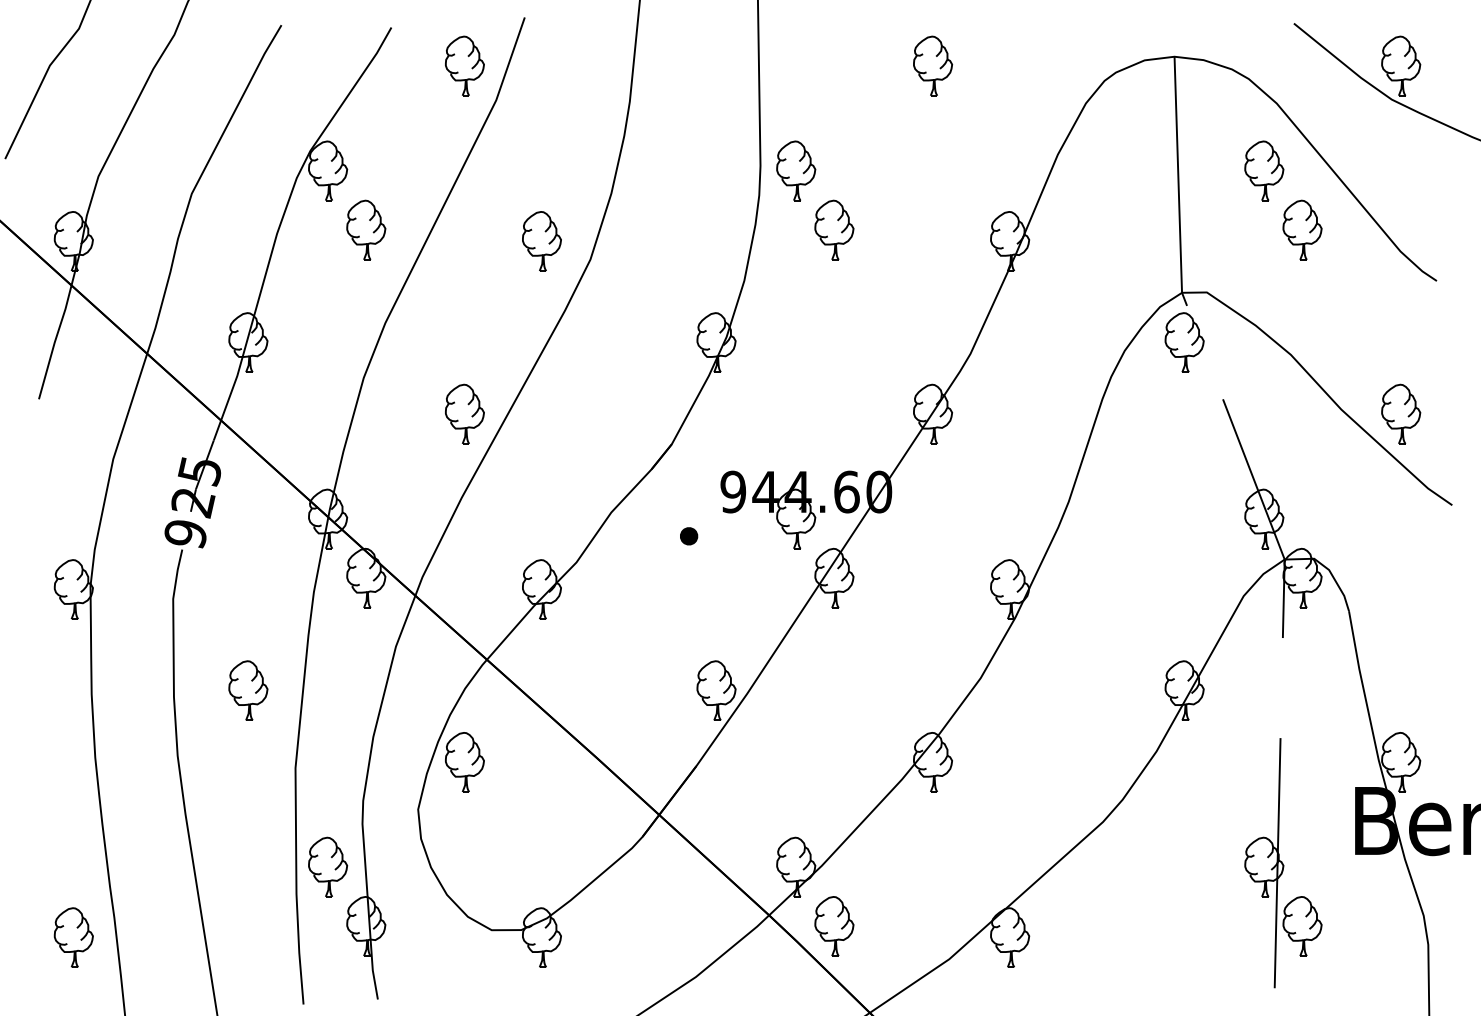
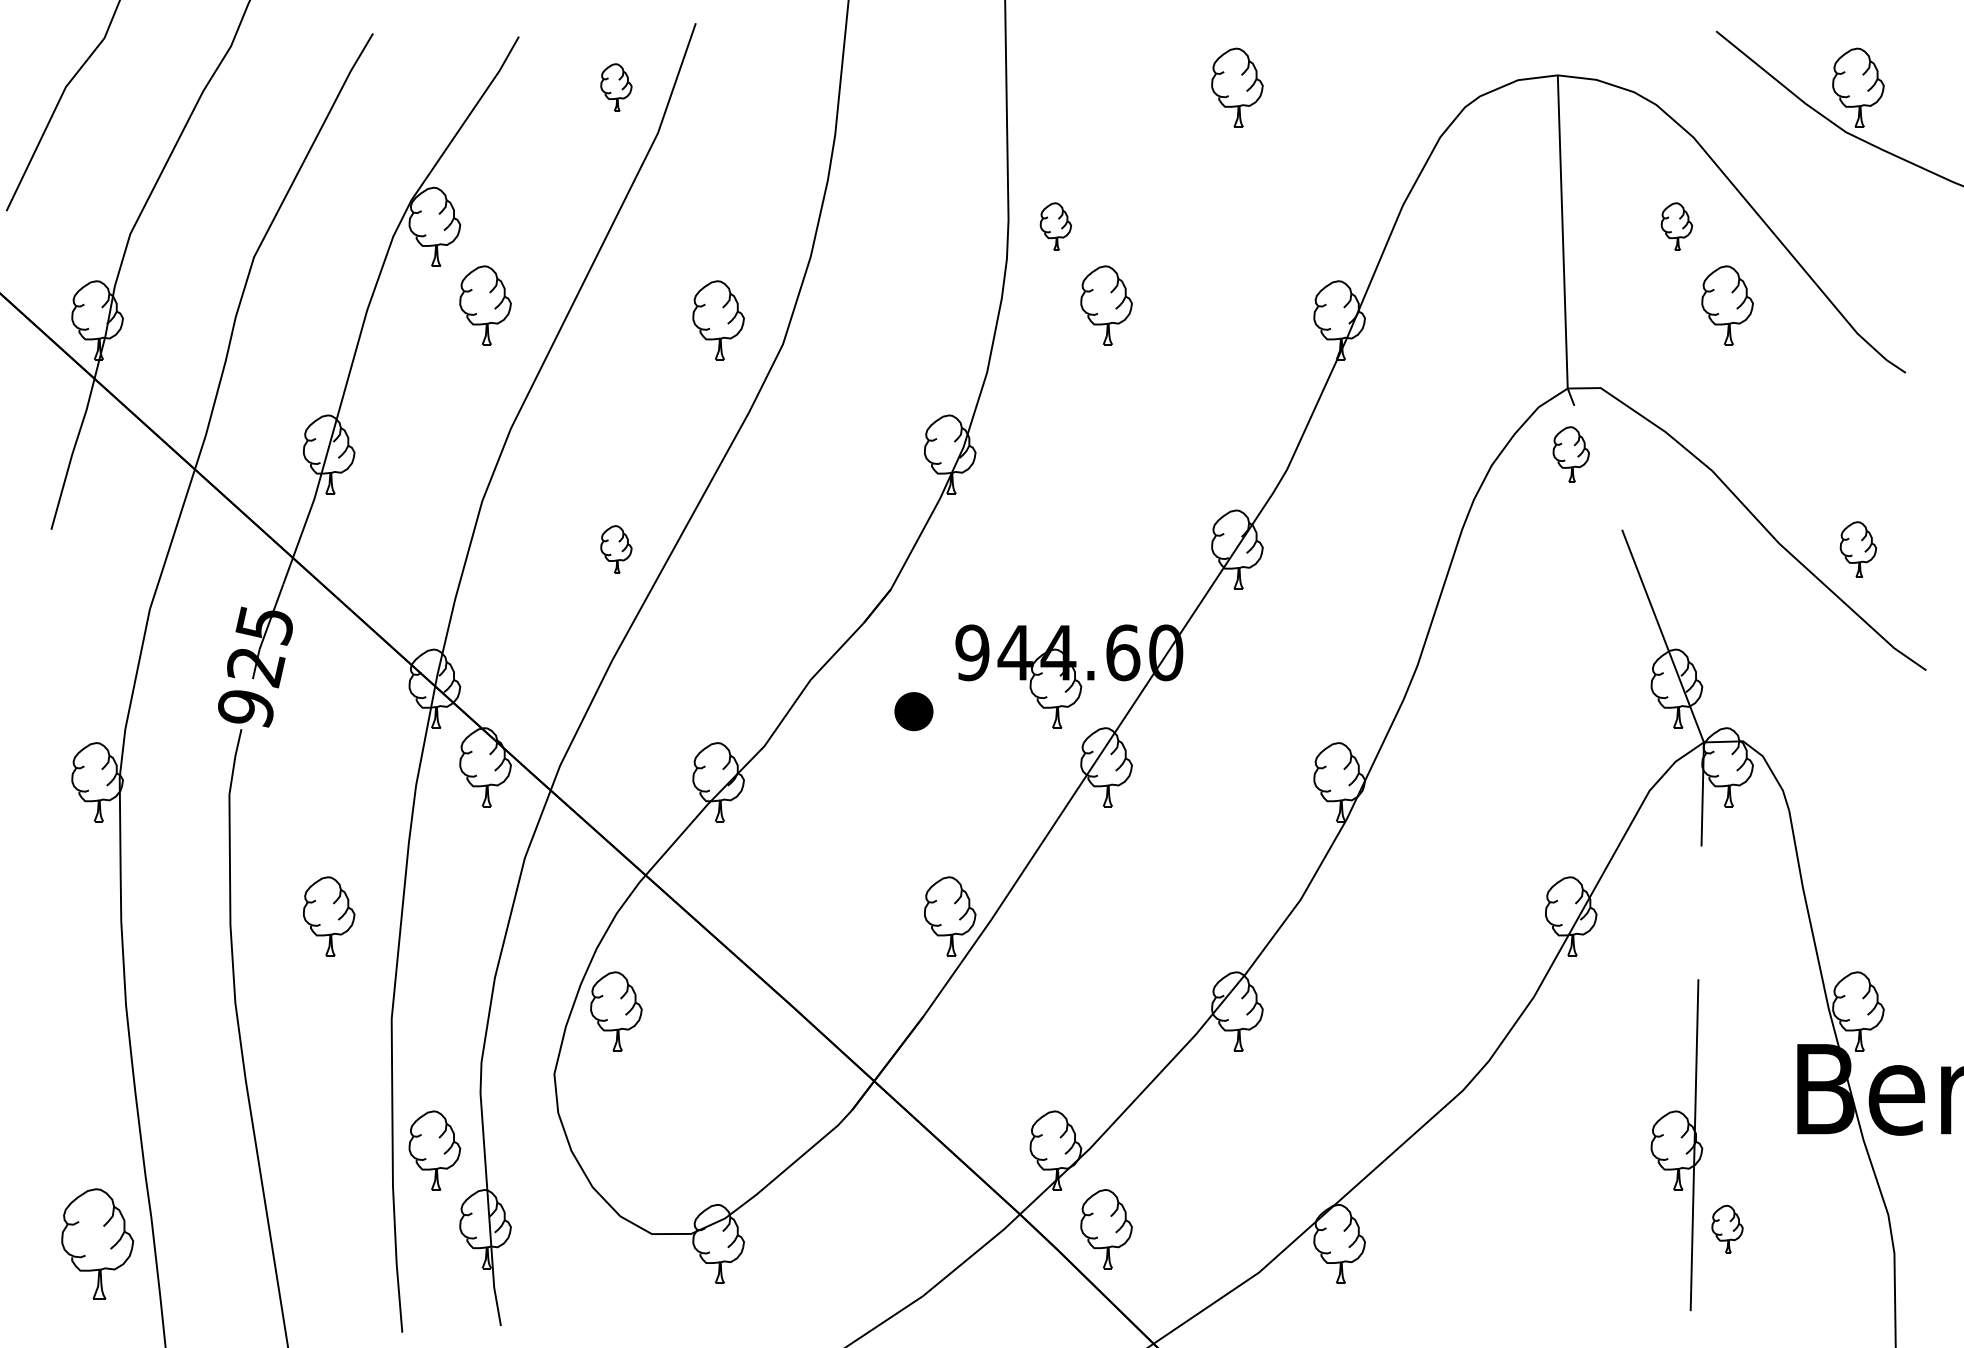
part: (464, 65) -> (616, 87), size x0.6
part: (795, 170) -> (1055, 226), size x0.6
part: (1264, 170) -> (1676, 226), size x0.6
part: (1184, 342) -> (1571, 454), size x0.7
part: (464, 414) -> (616, 549), size x0.6
part: (1401, 414) -> (1858, 549), size x0.7
part: (688, 536) -> (913, 711), size x1.6
part: (1302, 926) -> (1727, 1229), size x0.6
part: (73, 937) -> (97, 1243), size x1.4

